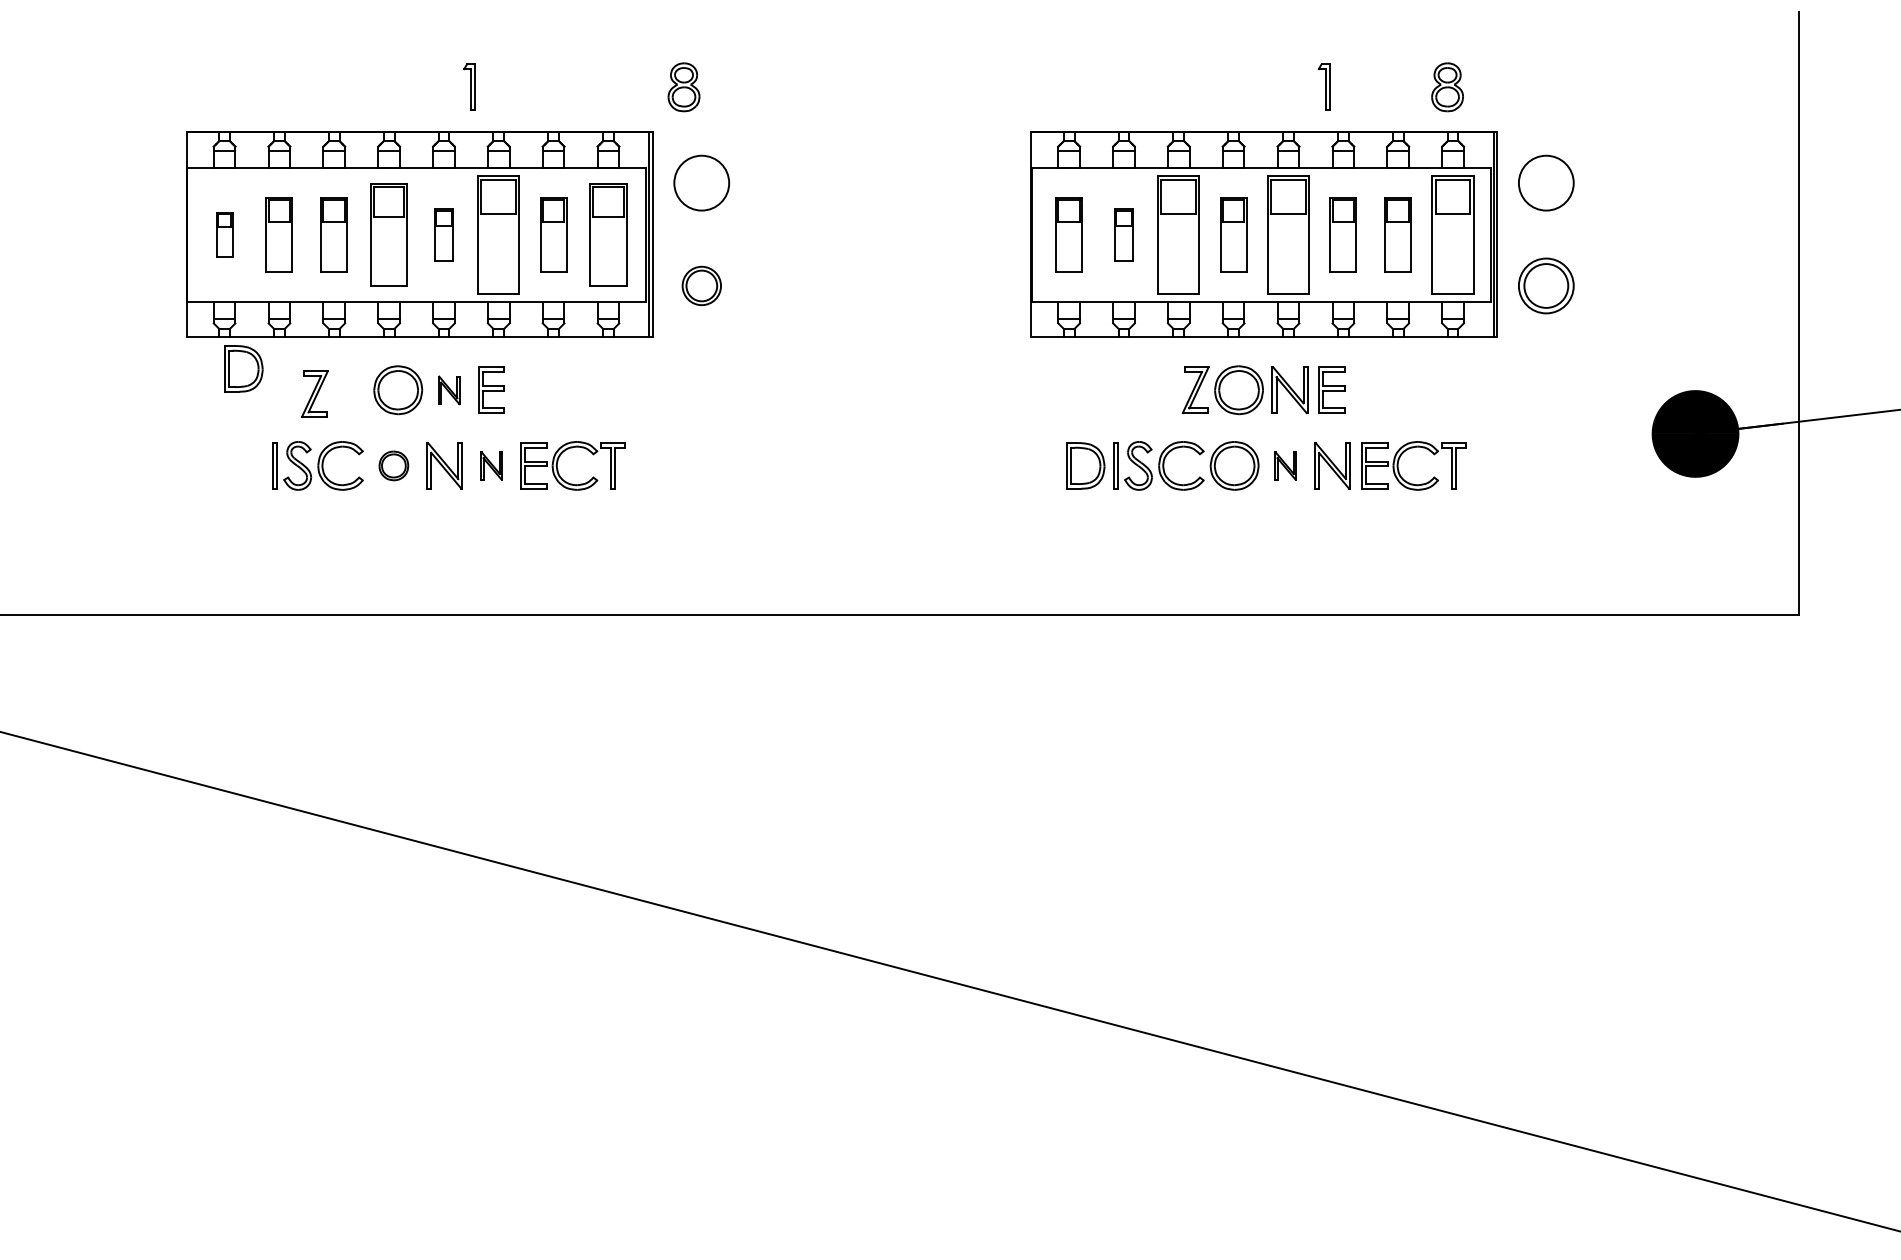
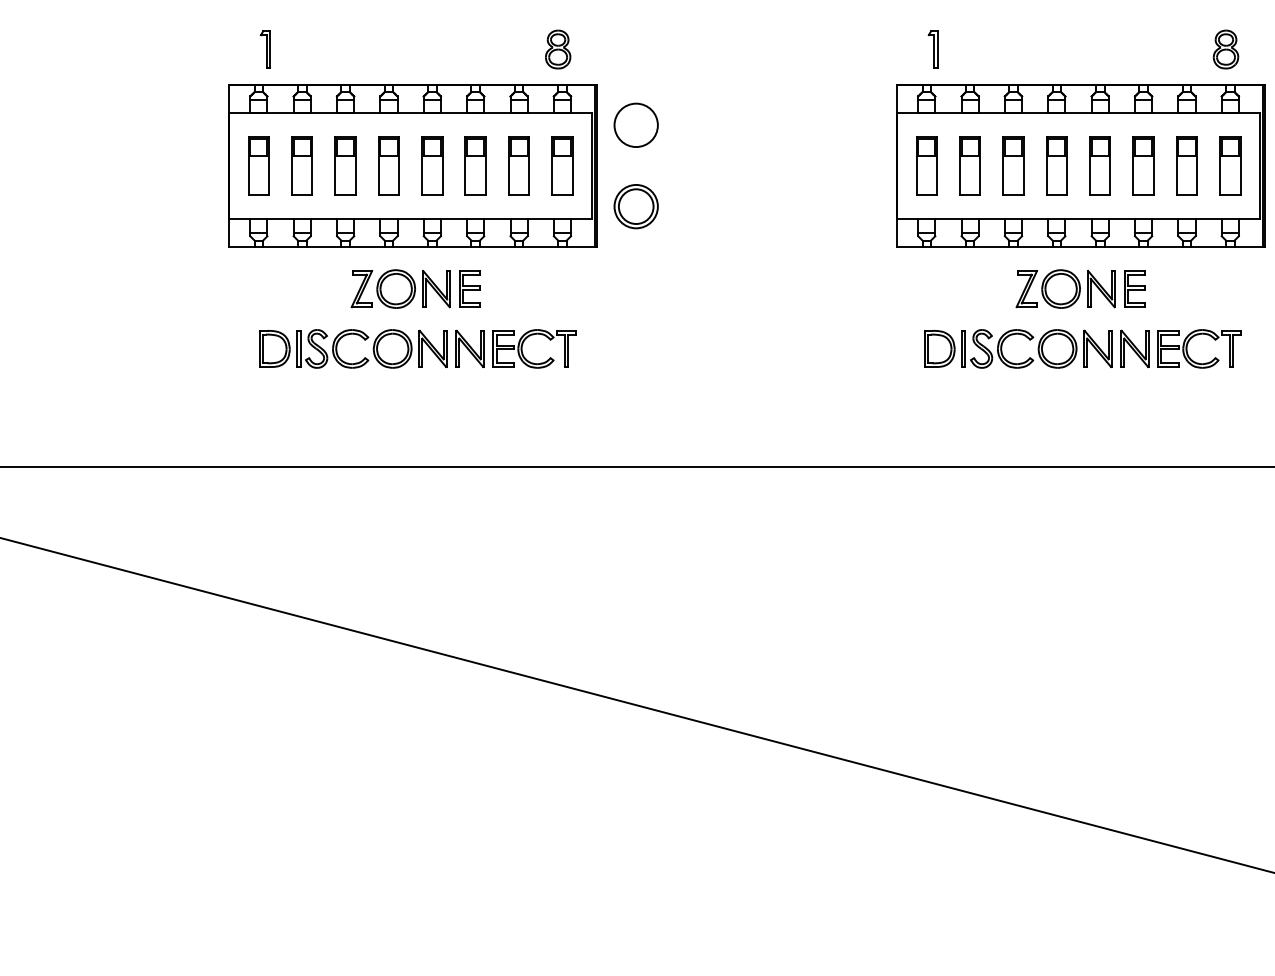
part: (469, 86) -> (265, 48), moved
part: (1323, 86) -> (932, 48), moved
part: (683, 87) -> (557, 49), moved
part: (224, 234) -> (258, 165), size x1.67
part: (388, 234) -> (388, 165), size x0.71
part: (443, 234) -> (431, 165), size x1.43
part: (498, 234) -> (475, 165), size x0.62
part: (608, 234) -> (562, 165), size x0.71
part: (1123, 234) -> (969, 165), size x1.43
part: (1178, 234) -> (1013, 165), size x0.62
part: (1288, 234) -> (1100, 165), size x0.62
part: (1452, 234) -> (1229, 165), size x0.62
part: (701, 285) -> (636, 206), size x1.43
part: (243, 368) -> (274, 348), moved
part: (449, 390) -> (436, 289), size x1.67
part: (314, 394) -> (361, 289), moved
part: (393, 465) -> (392, 348), size x1.67
part: (491, 465) -> (469, 348), size x1.67
part: (1285, 465) -> (1097, 348), size x1.67

